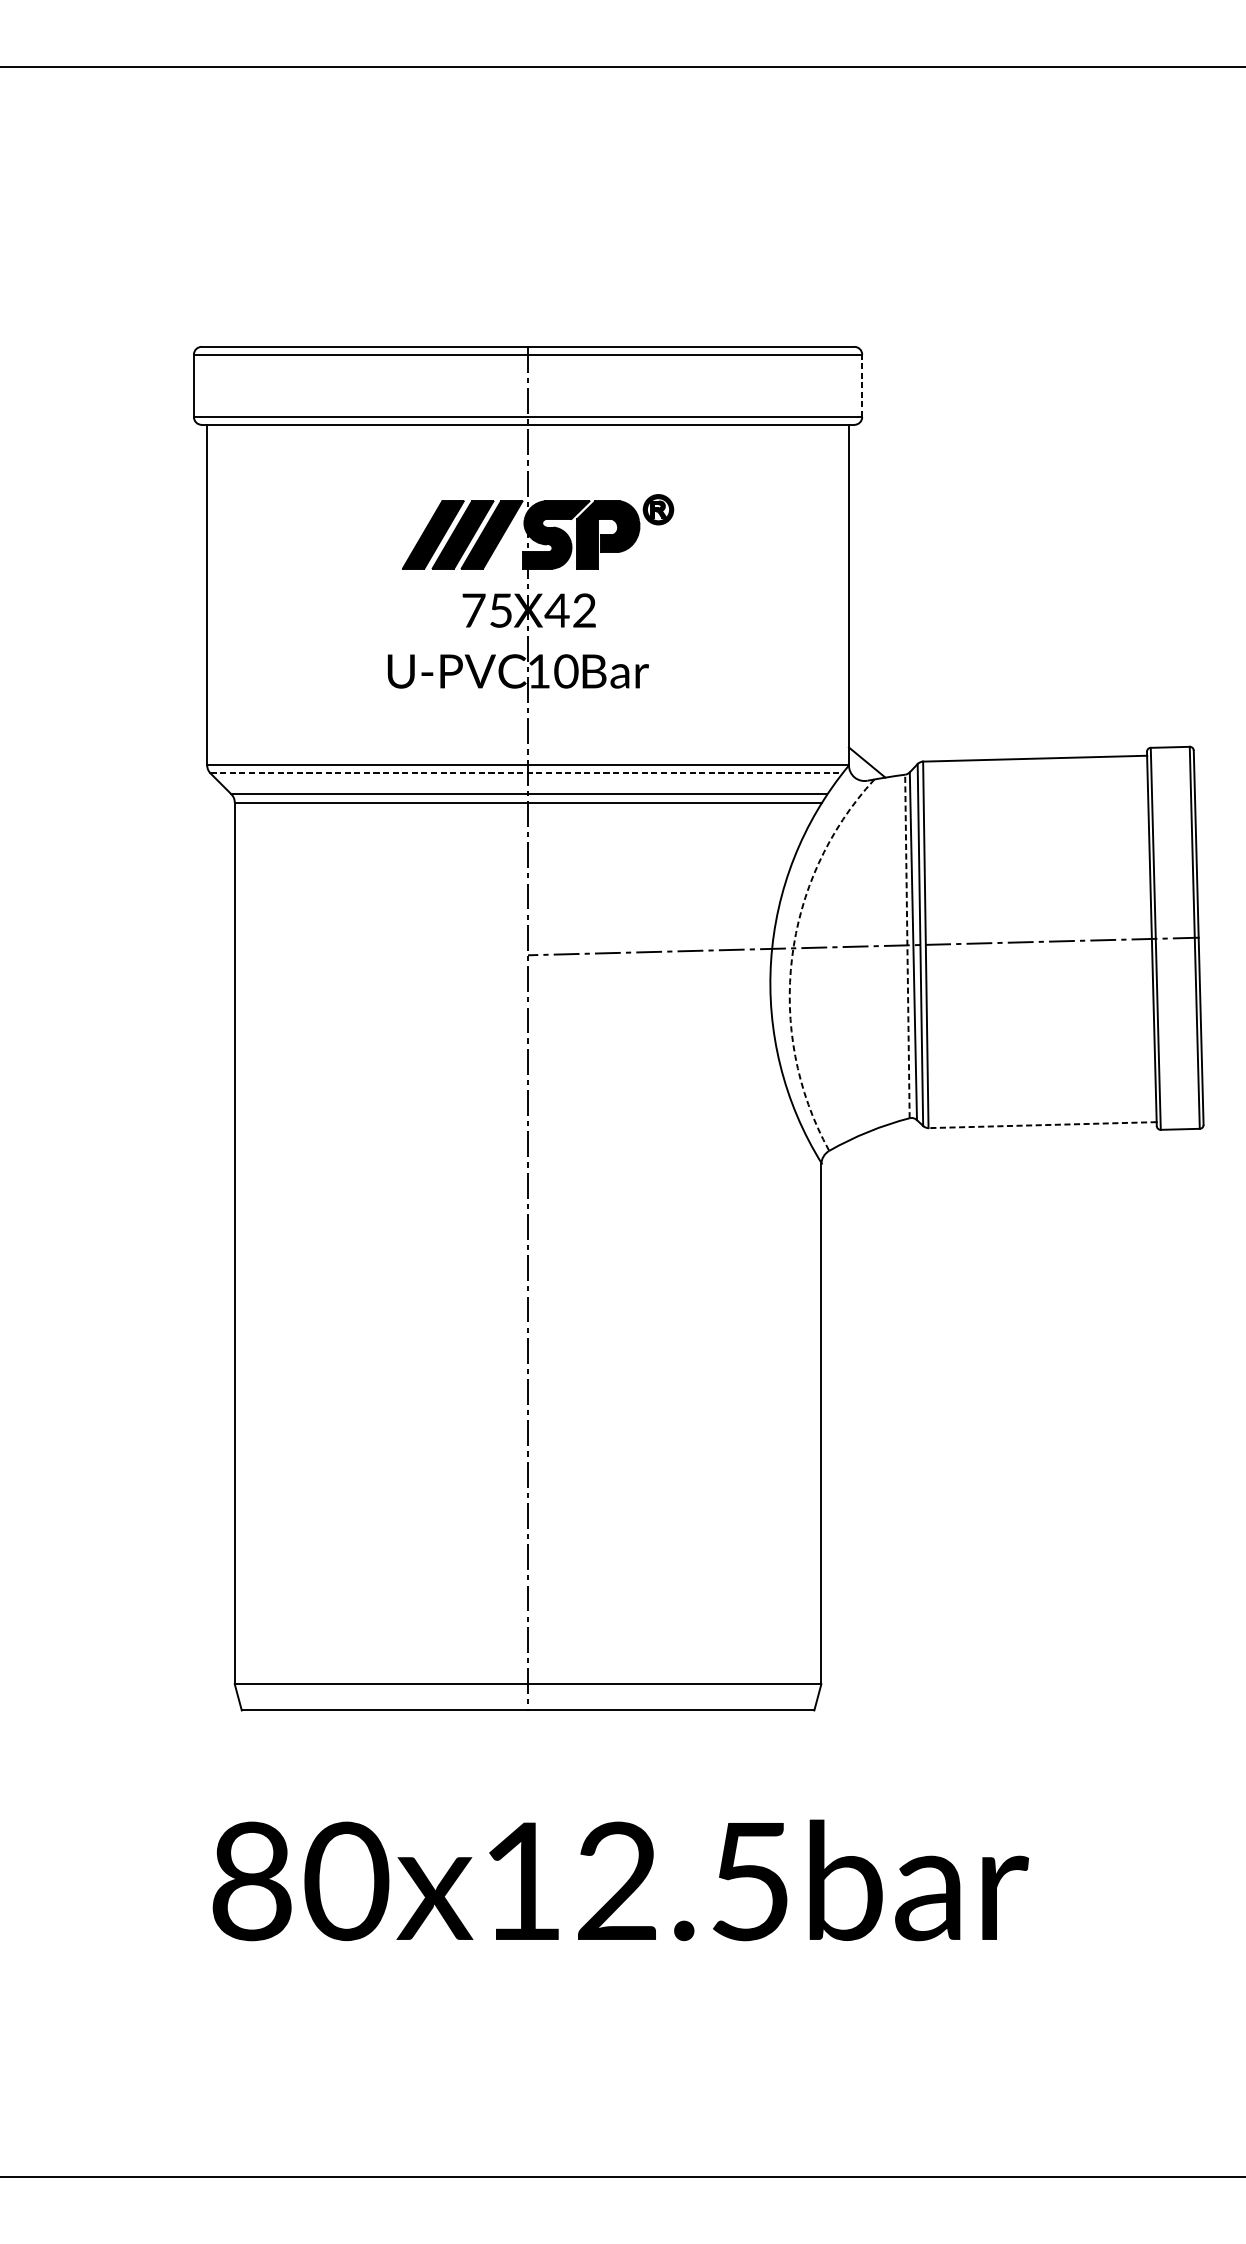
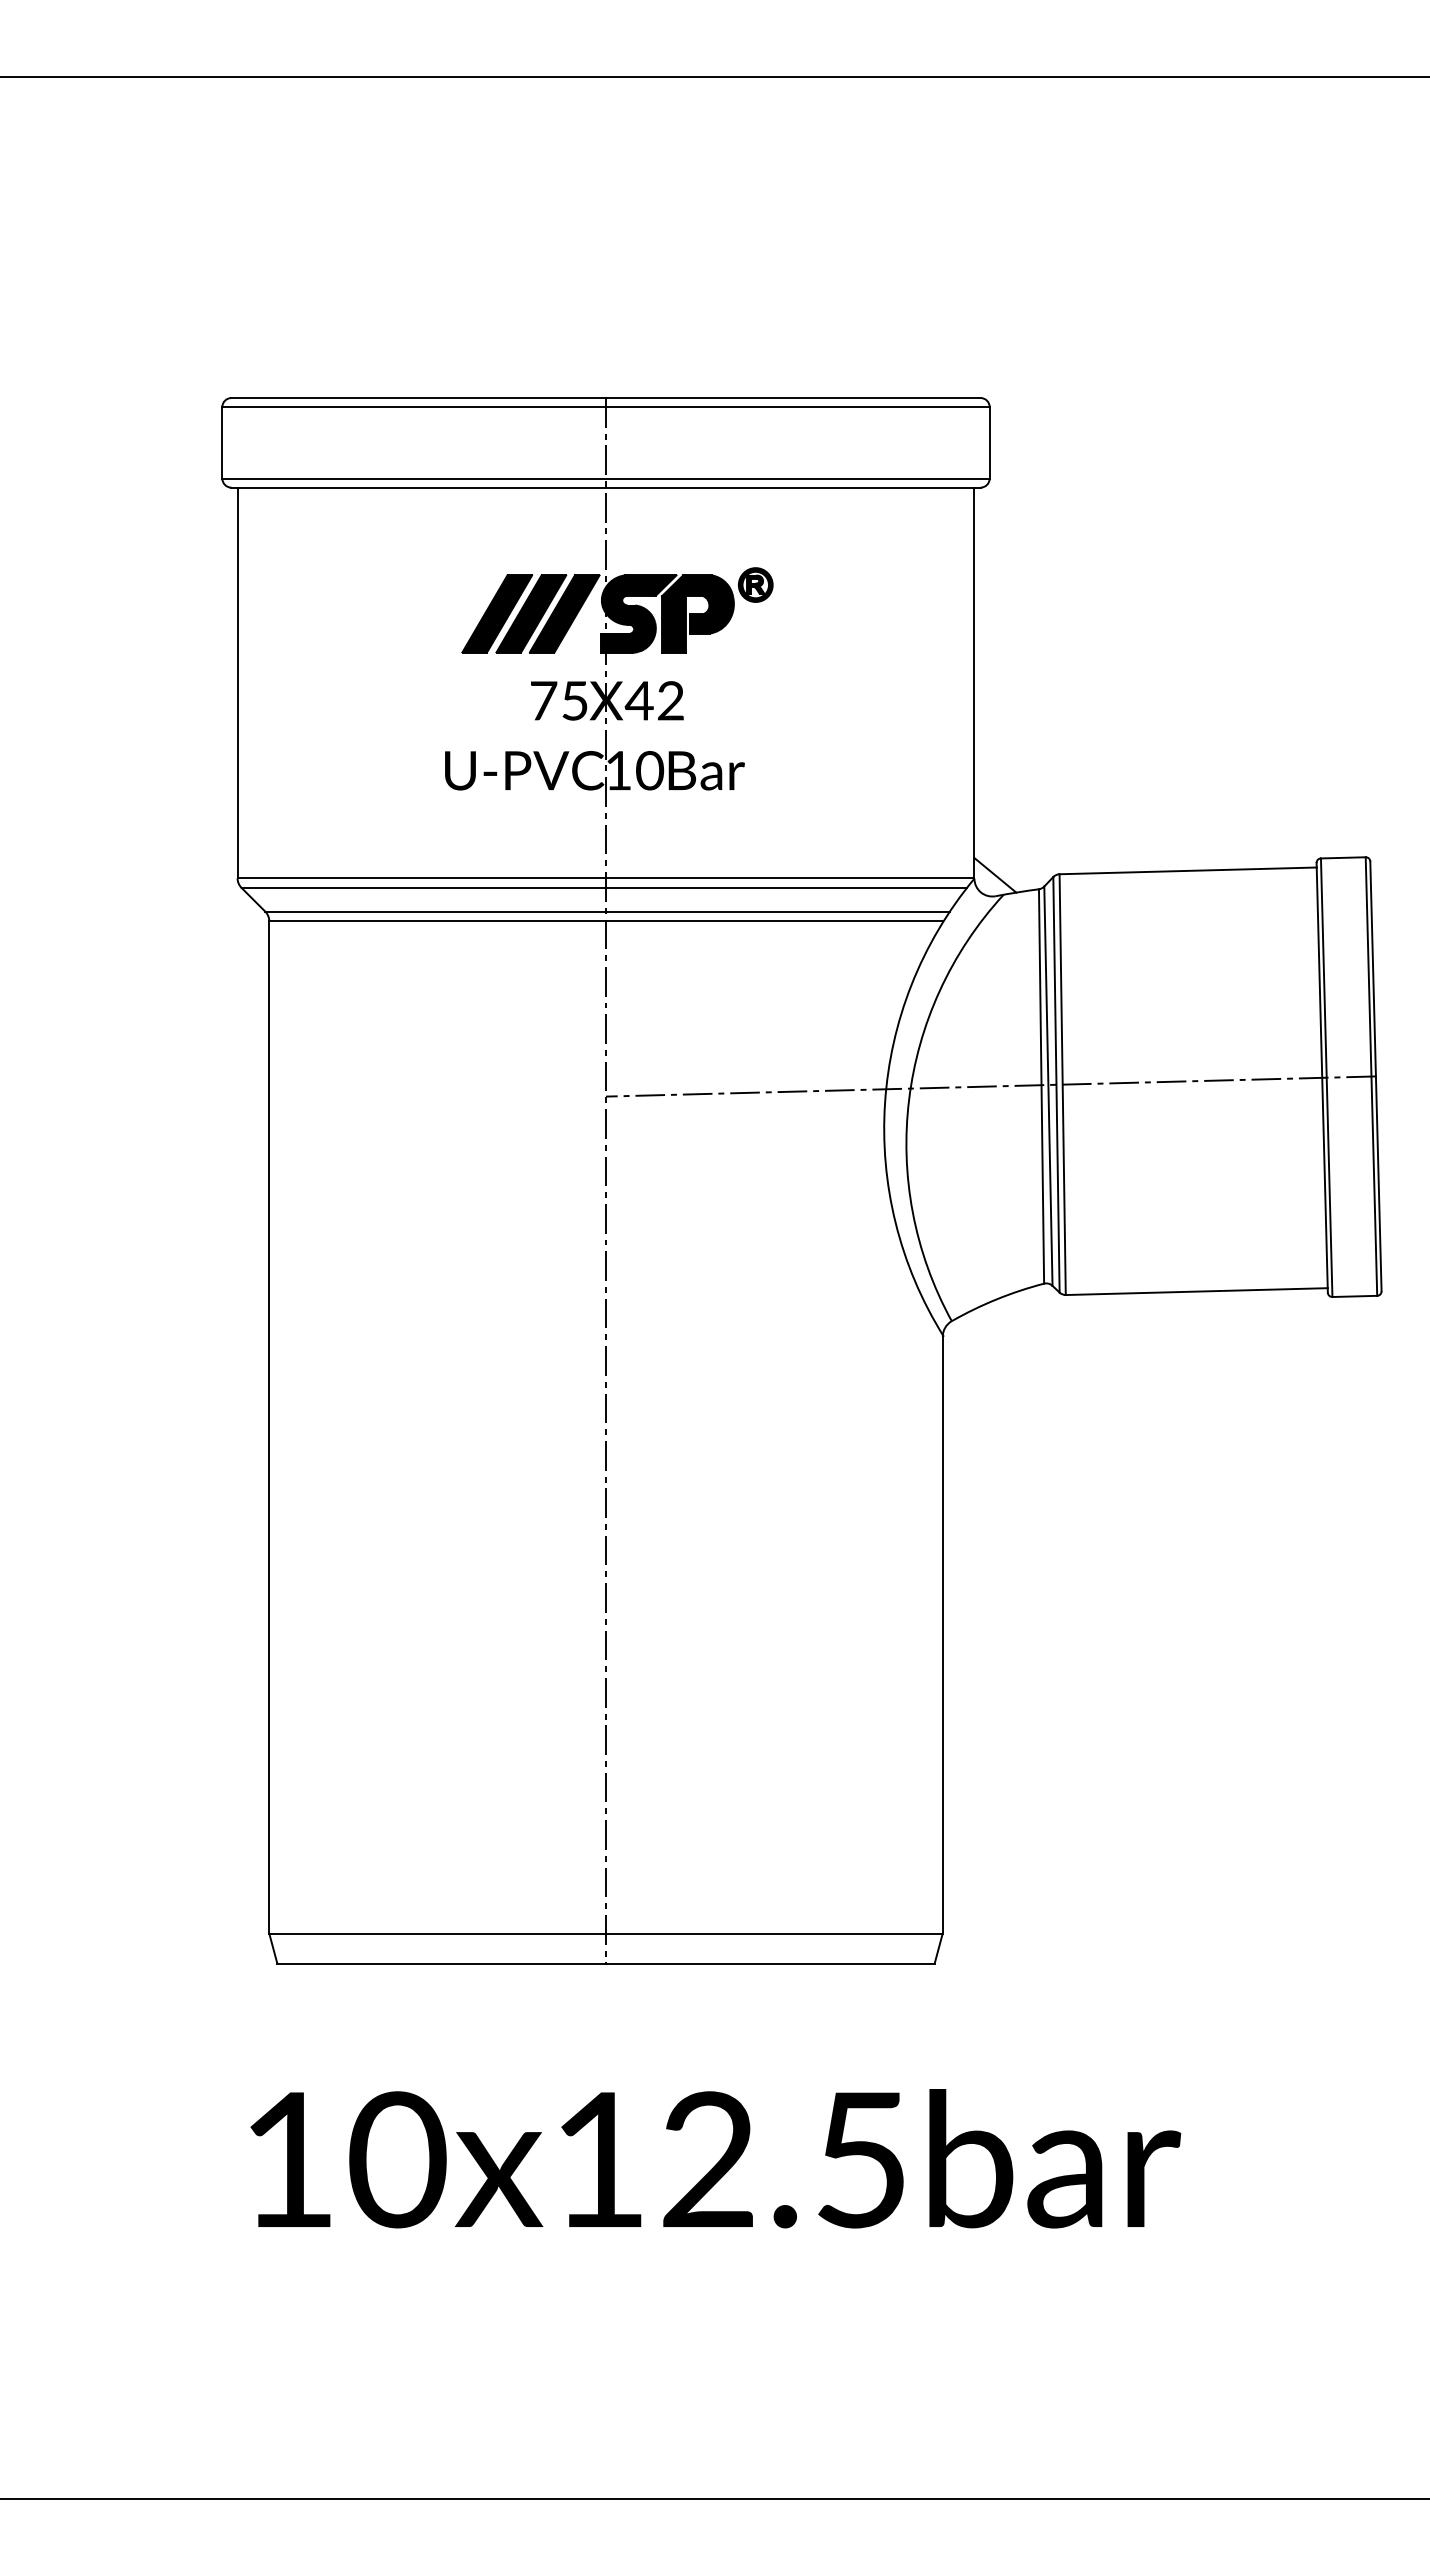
line: (862, 385) -> (989, 442), dashed -> solid
line: (526, 773) -> (604, 887), dashed -> solid
line: (907, 945) -> (1041, 1085), dashed -> solid
arc: (792, 957) -> (909, 1099), dashed -> solid
line: (1042, 1125) -> (1196, 1291), dashed -> solid
text: (252, 1881) -> (289, 2159), 80x12.5bar -> 10x12.5bar

